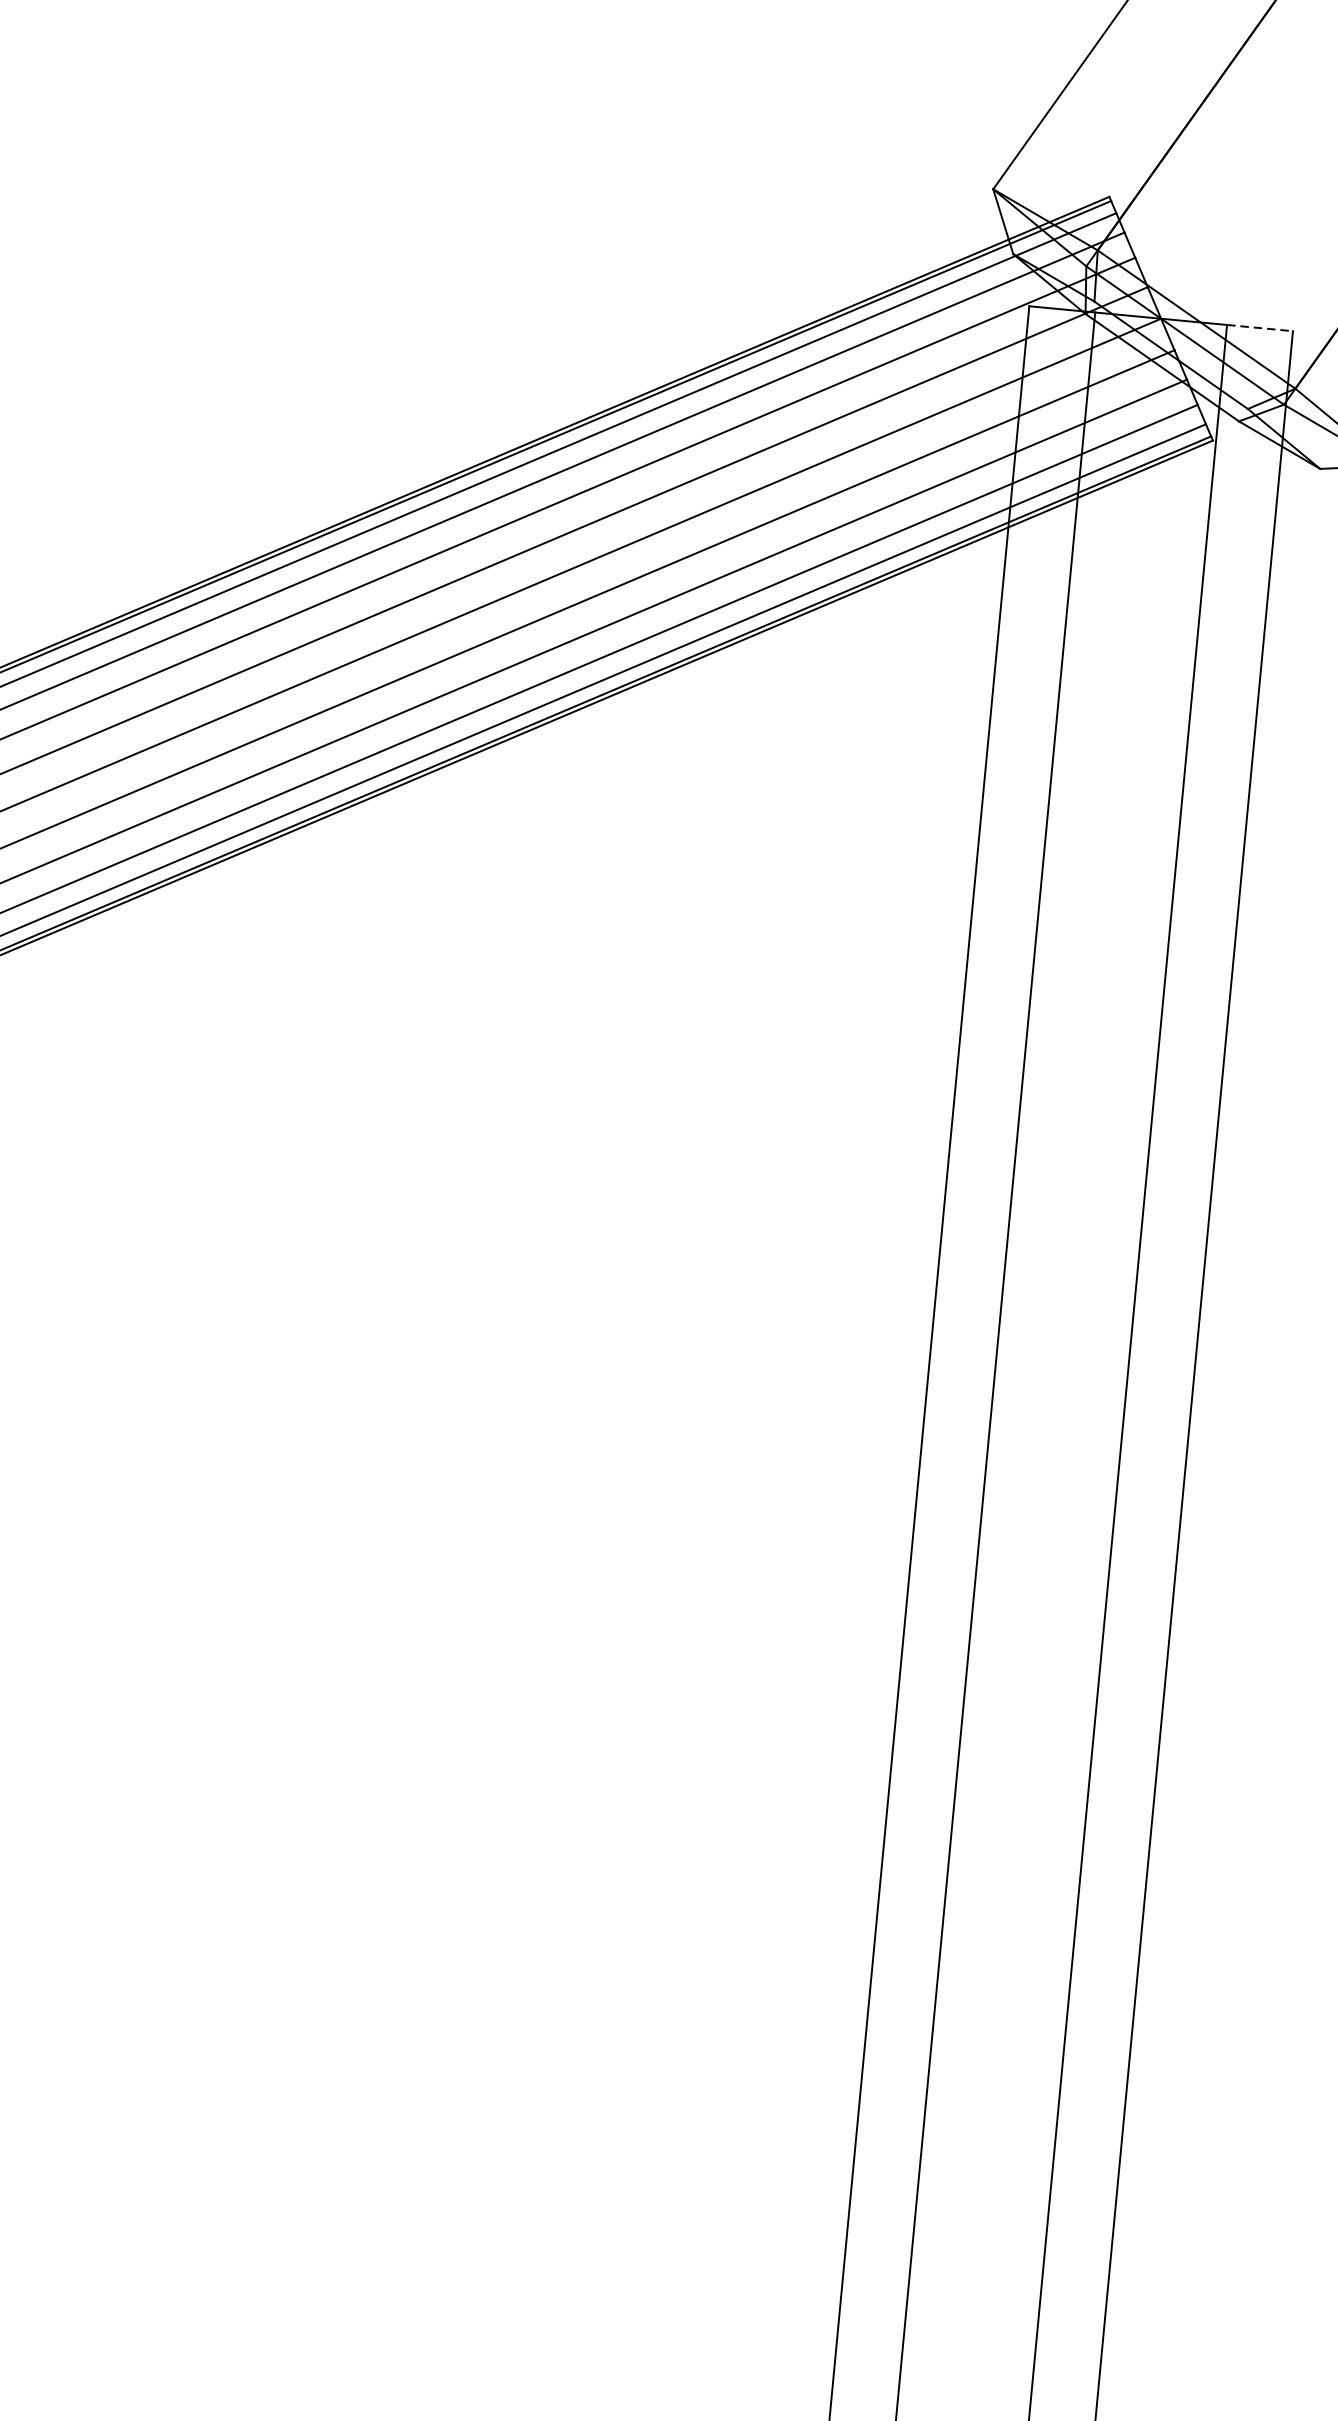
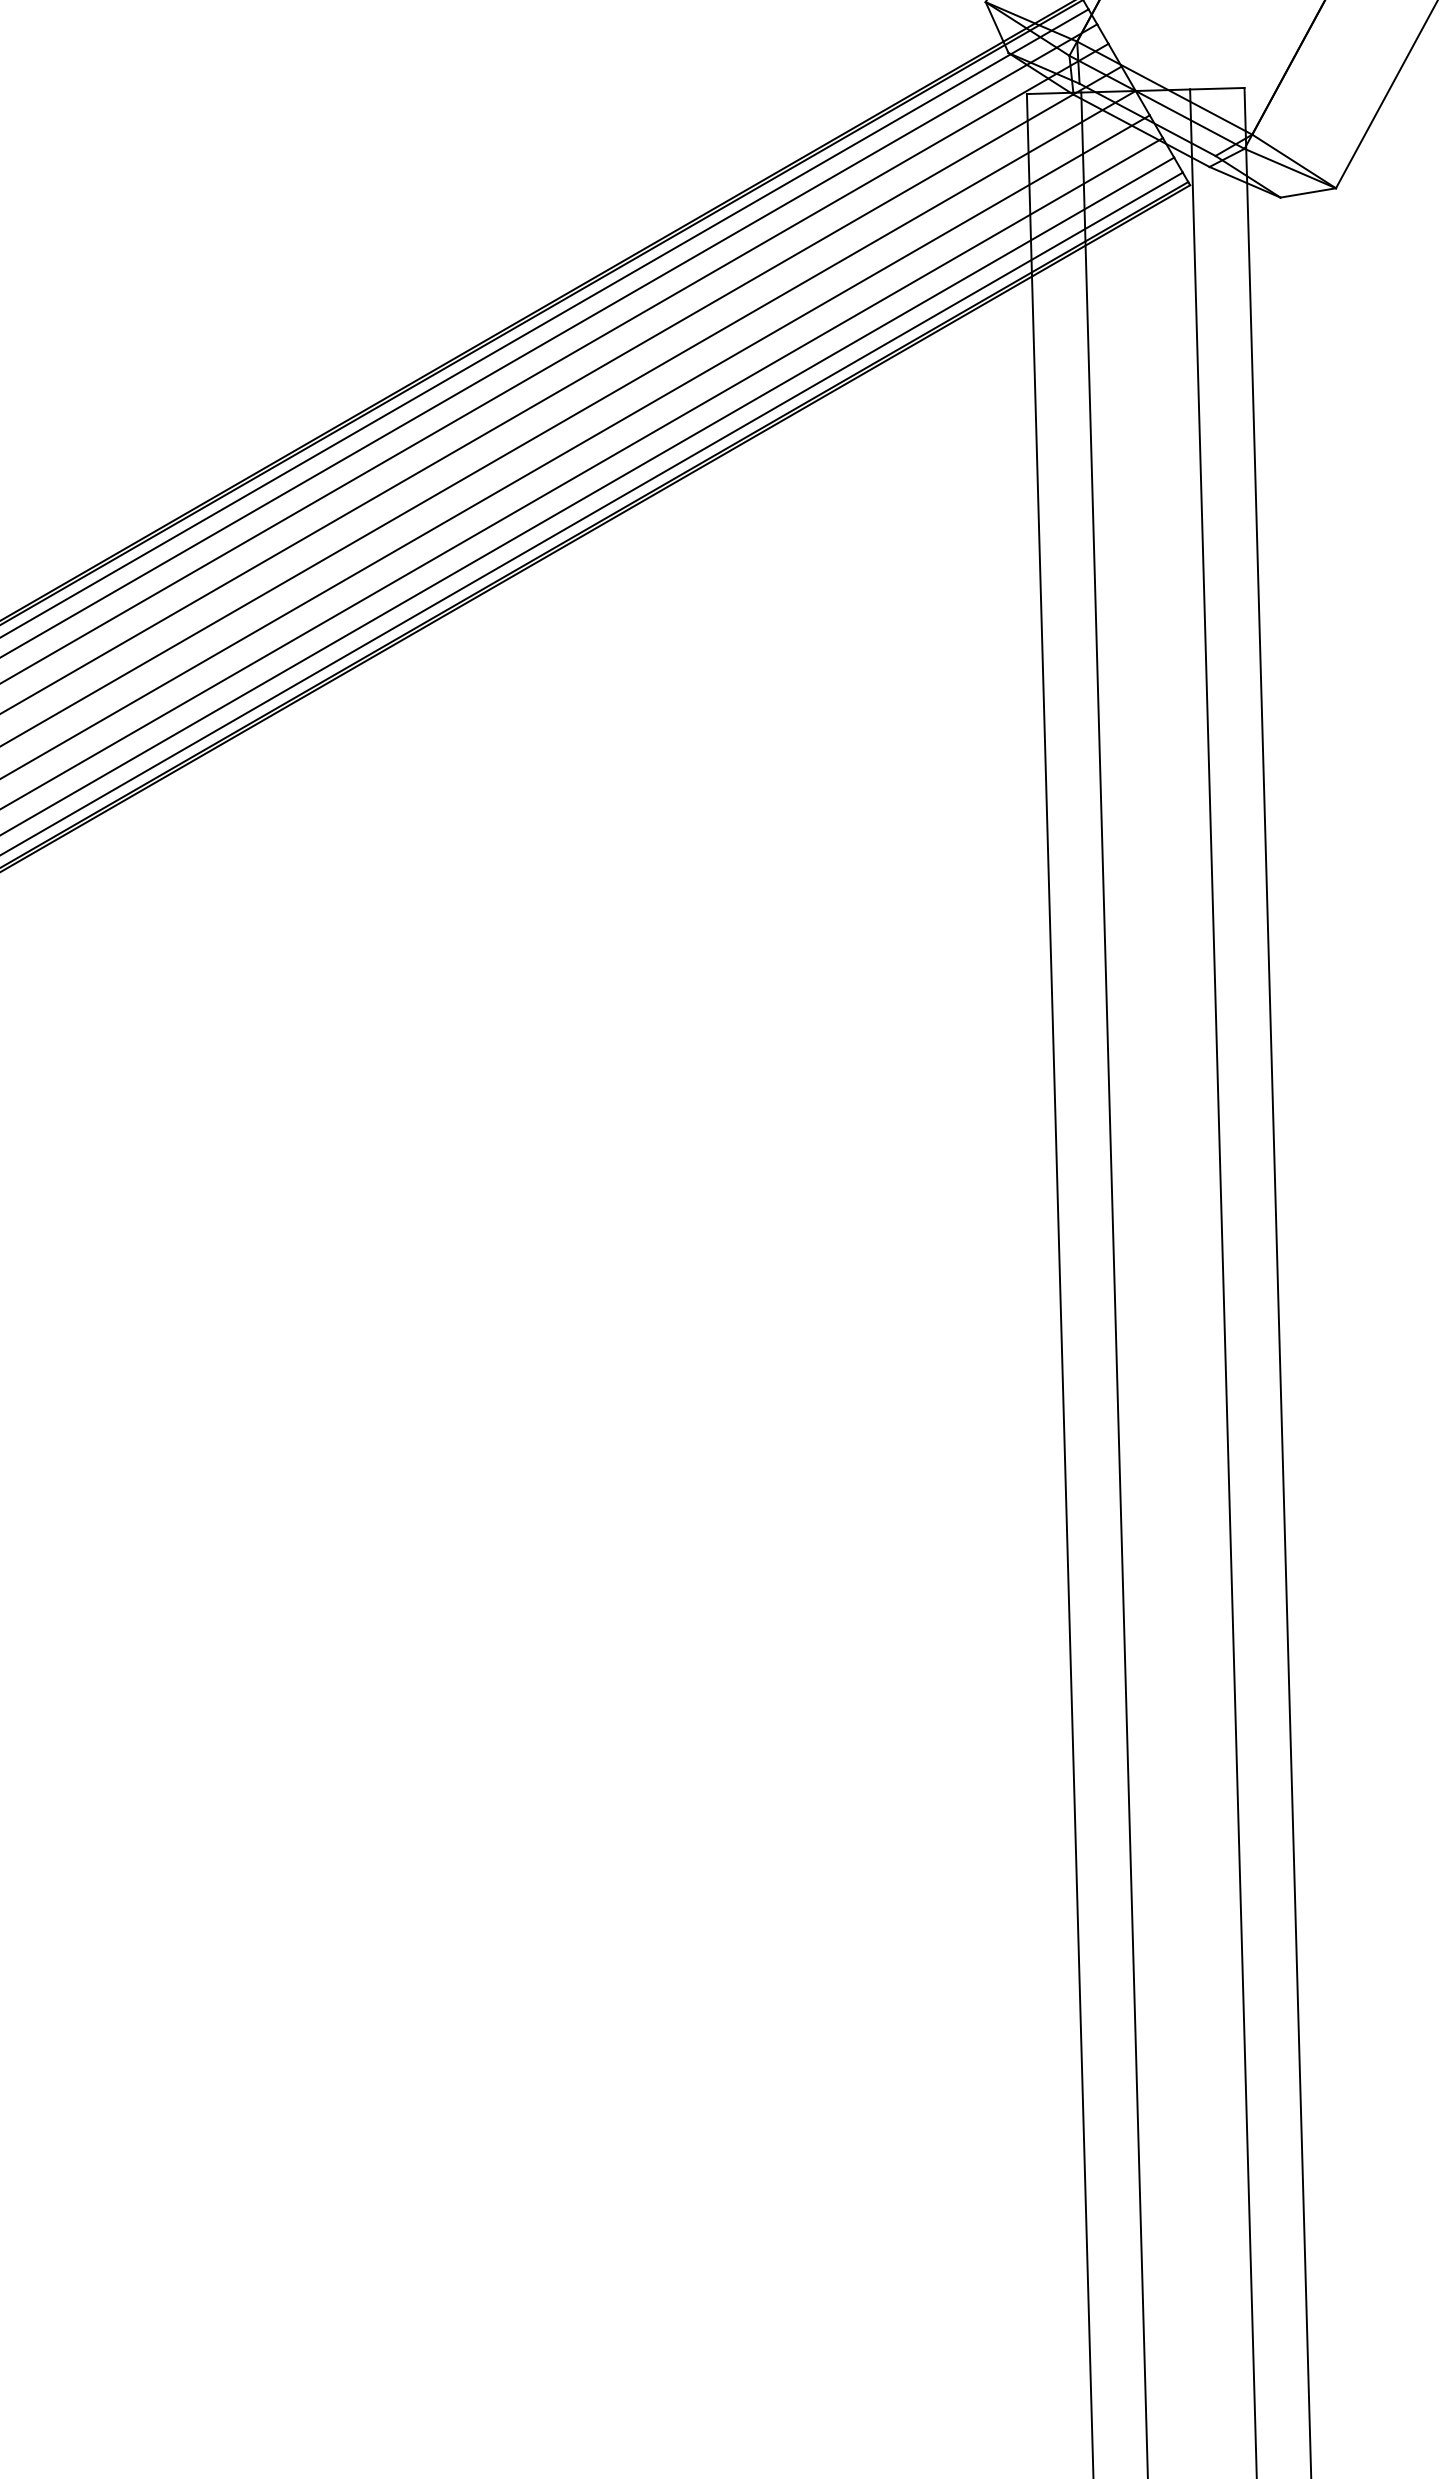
line: (1260, 327) -> (1217, 88), dashed -> solid

